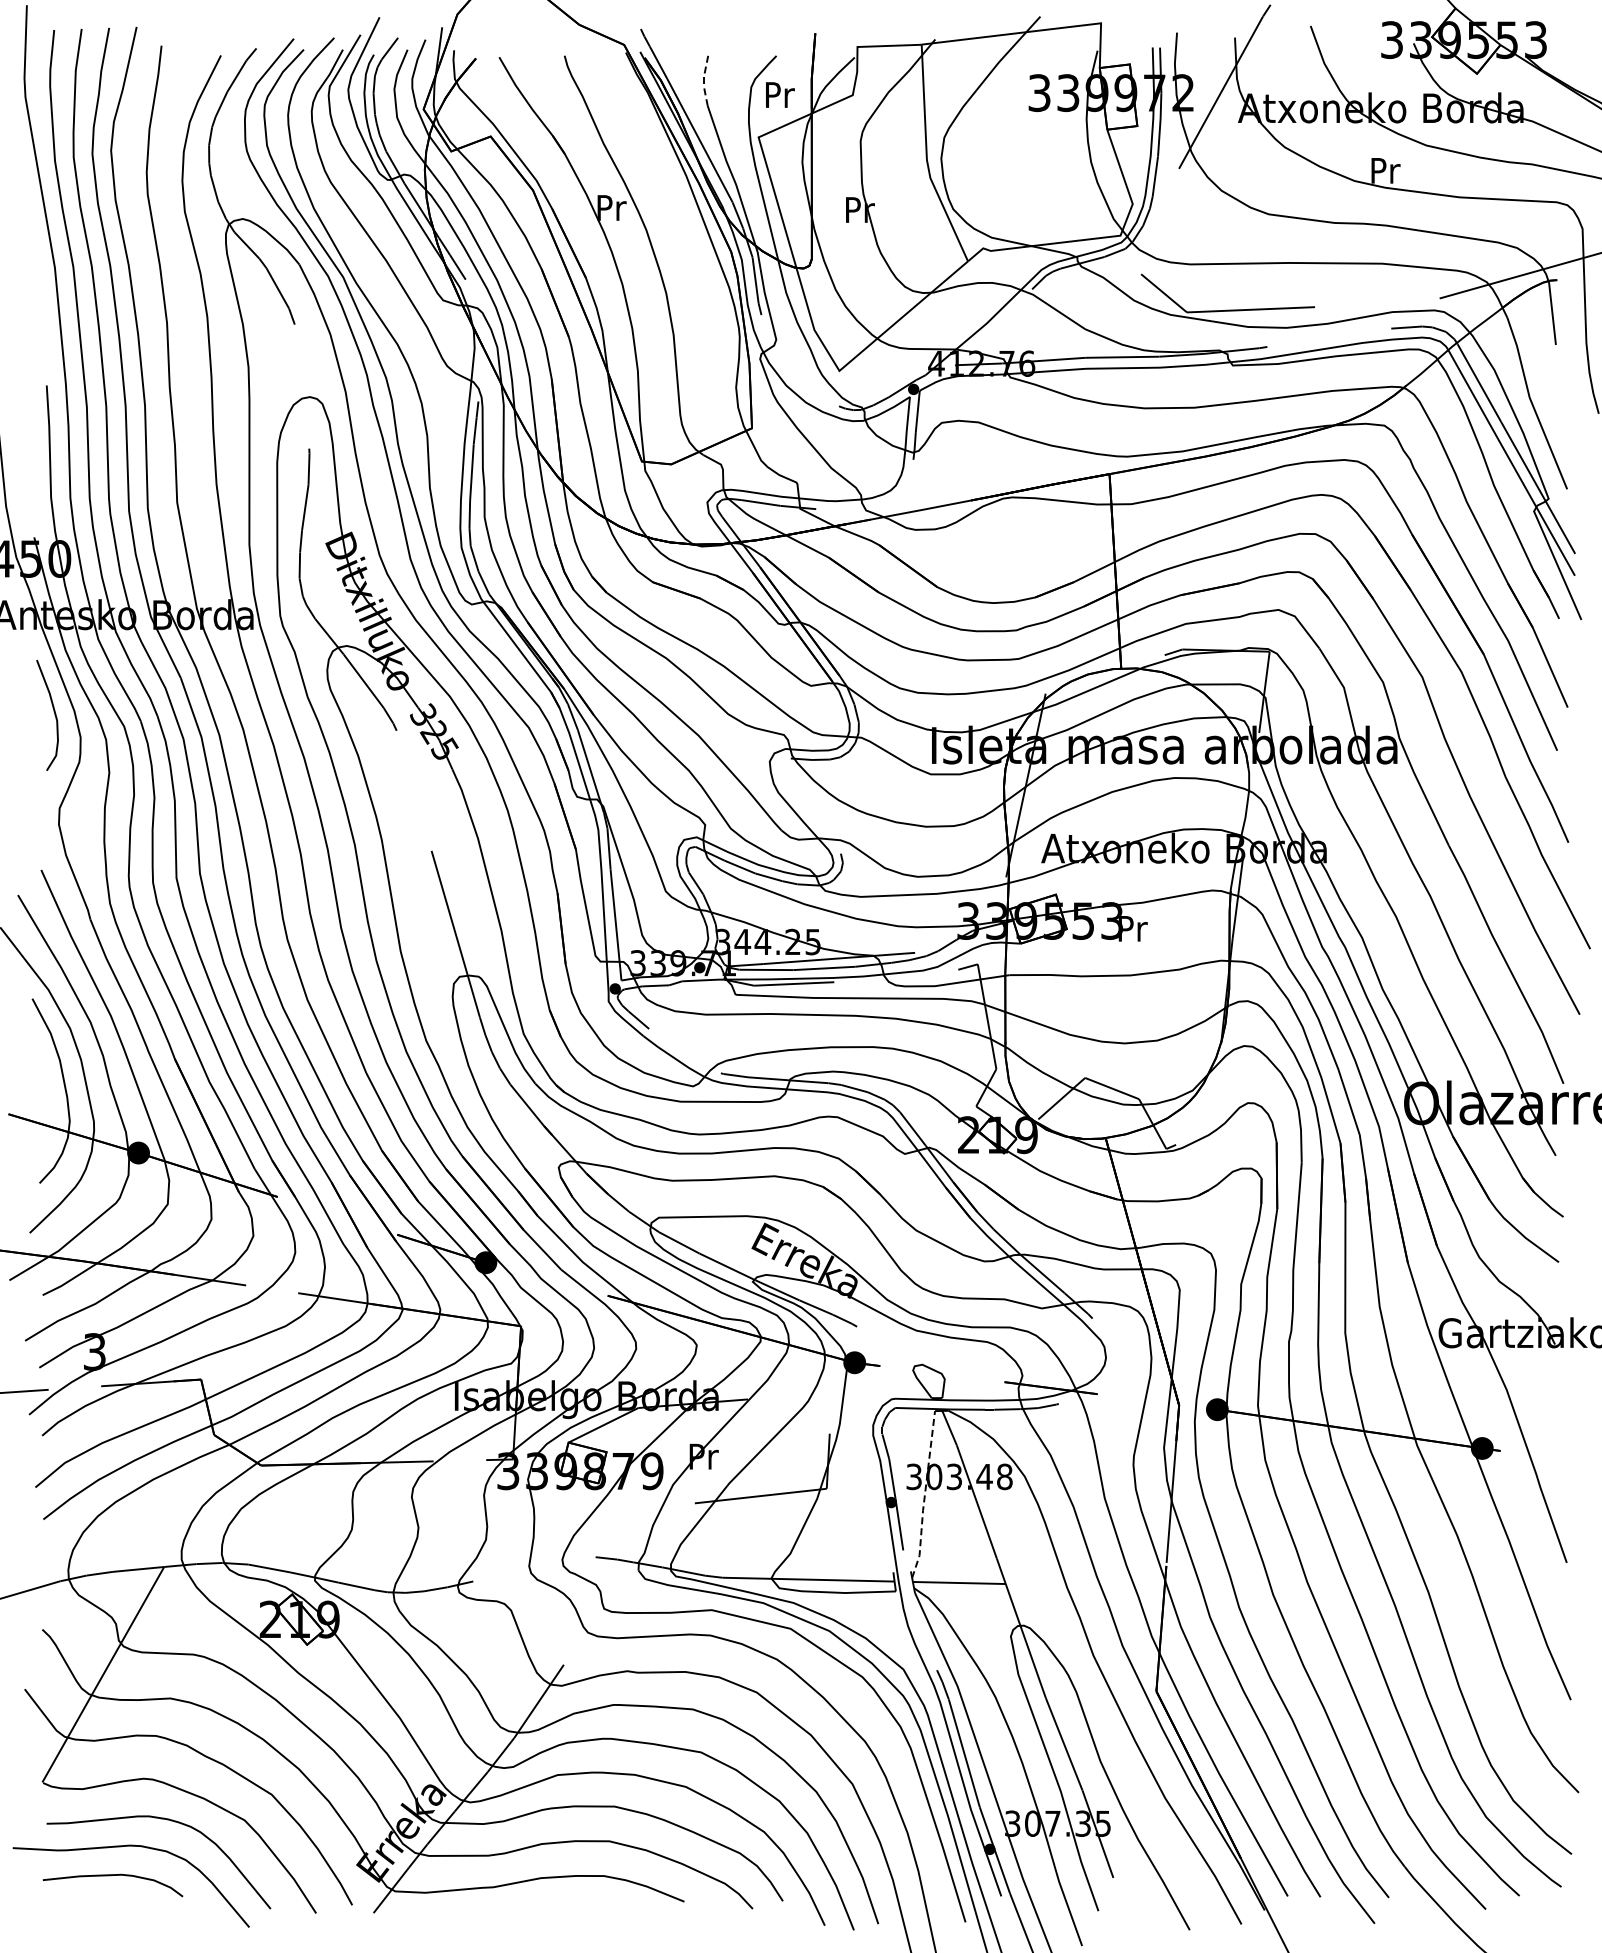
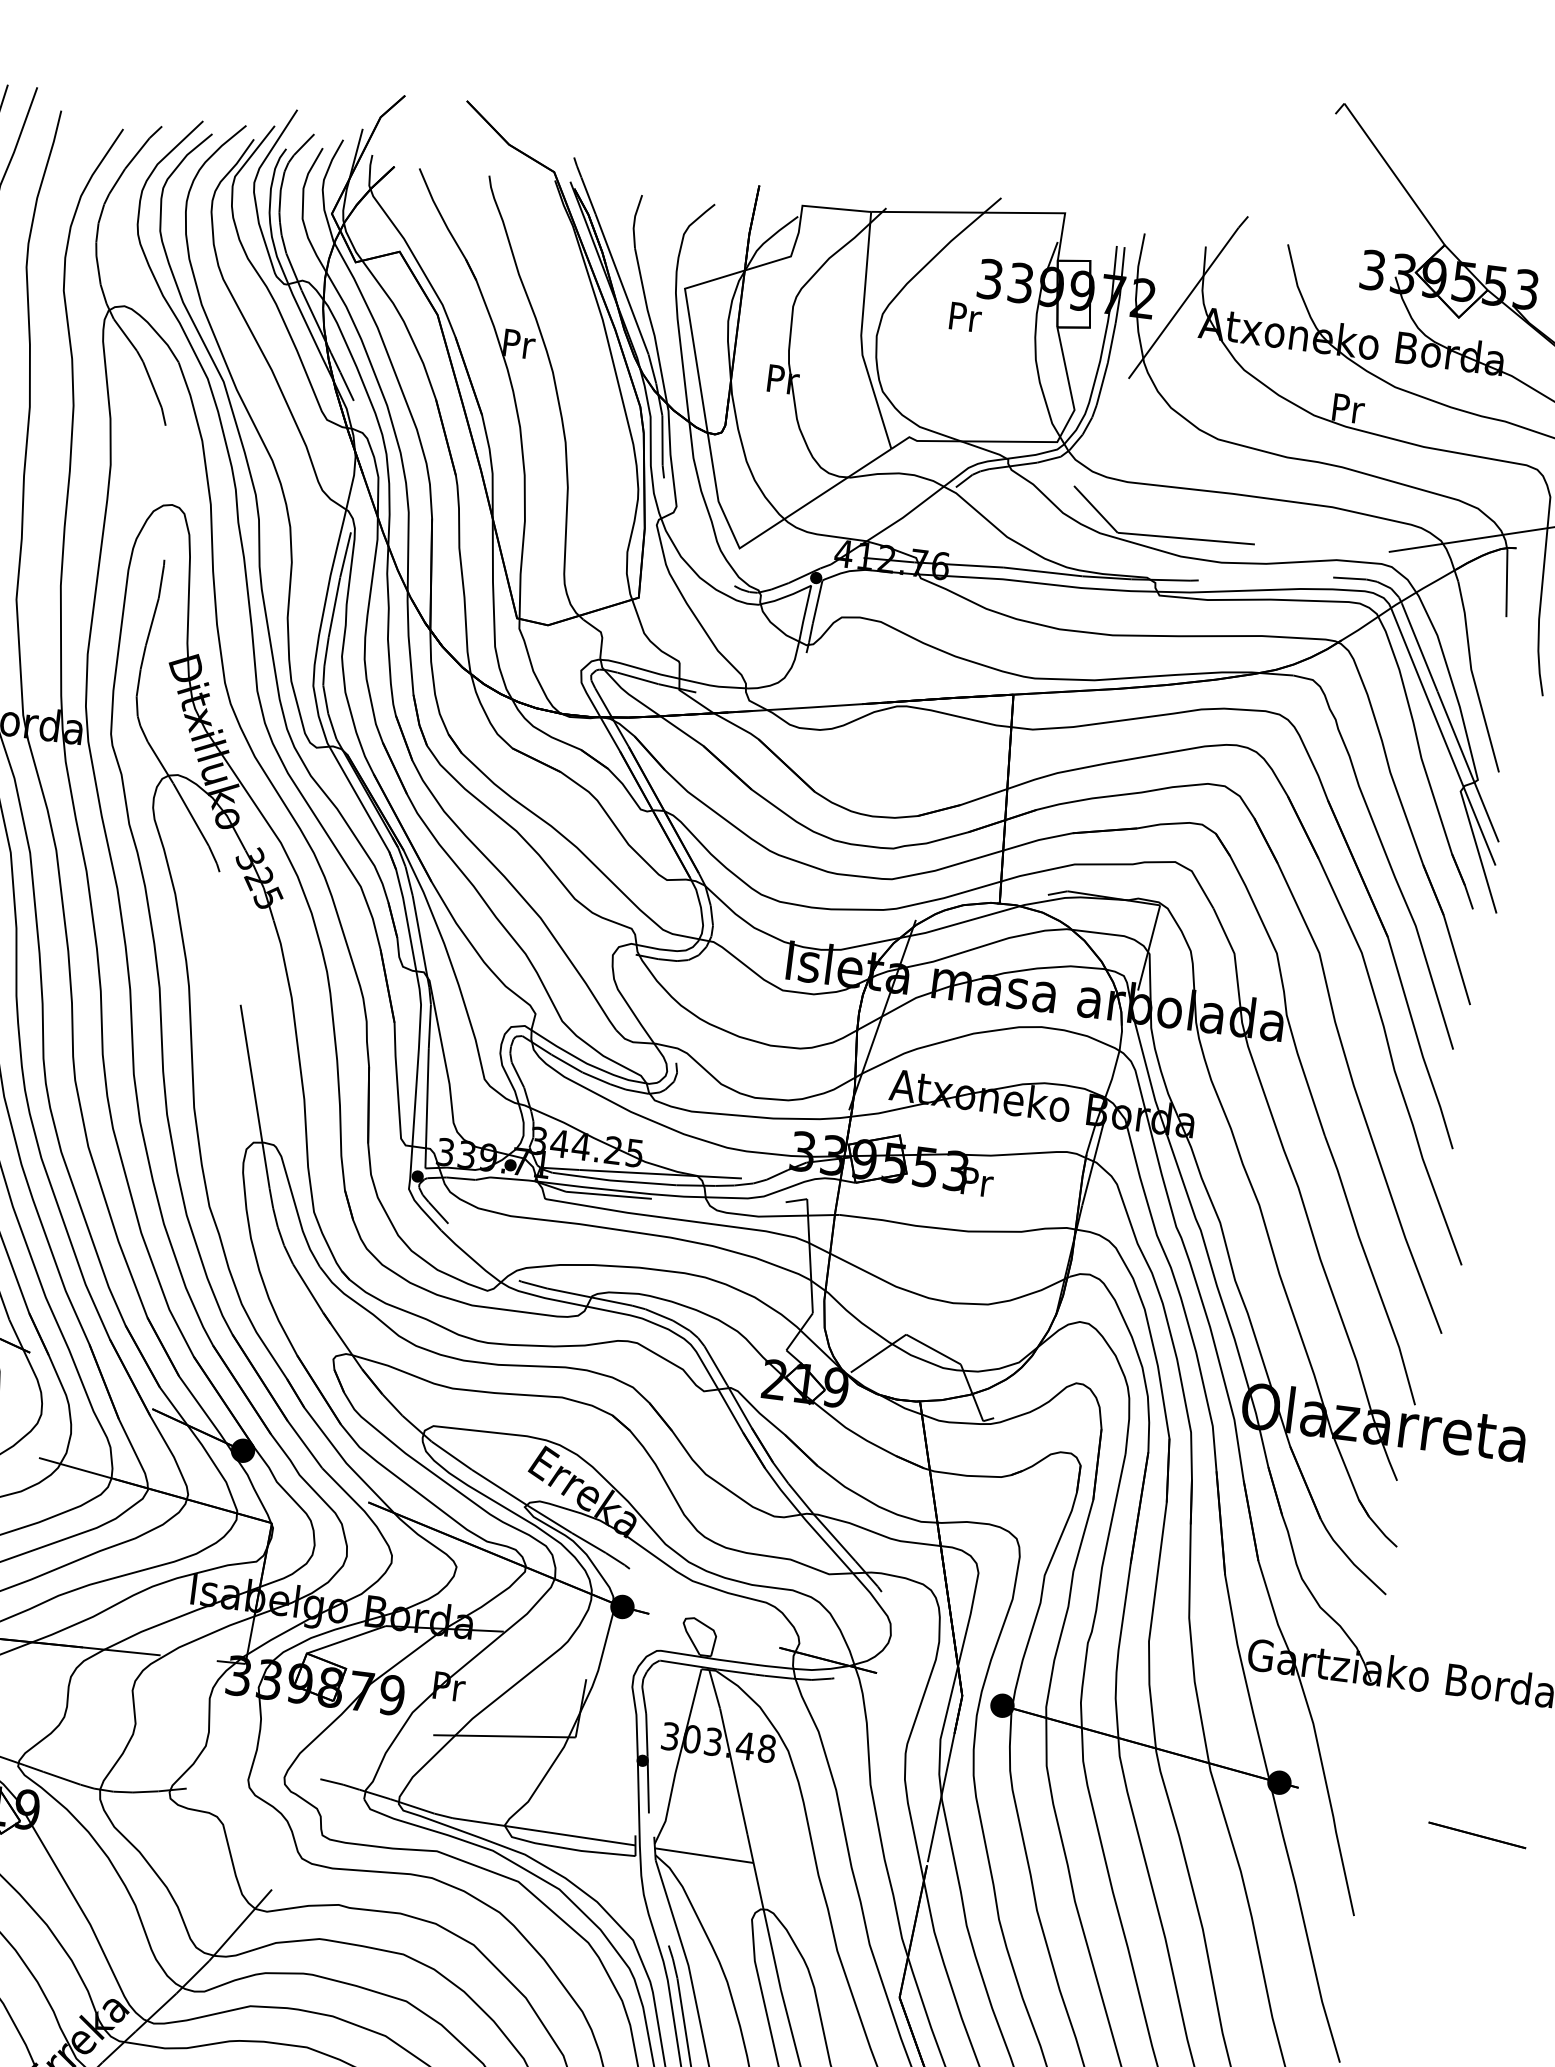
line: (704, 80) -> (634, 220), dashed -> solid
text: (780, 94) -> (965, 316), moved
line: (924, 1496) -> (678, 1758), dashed -> solid

